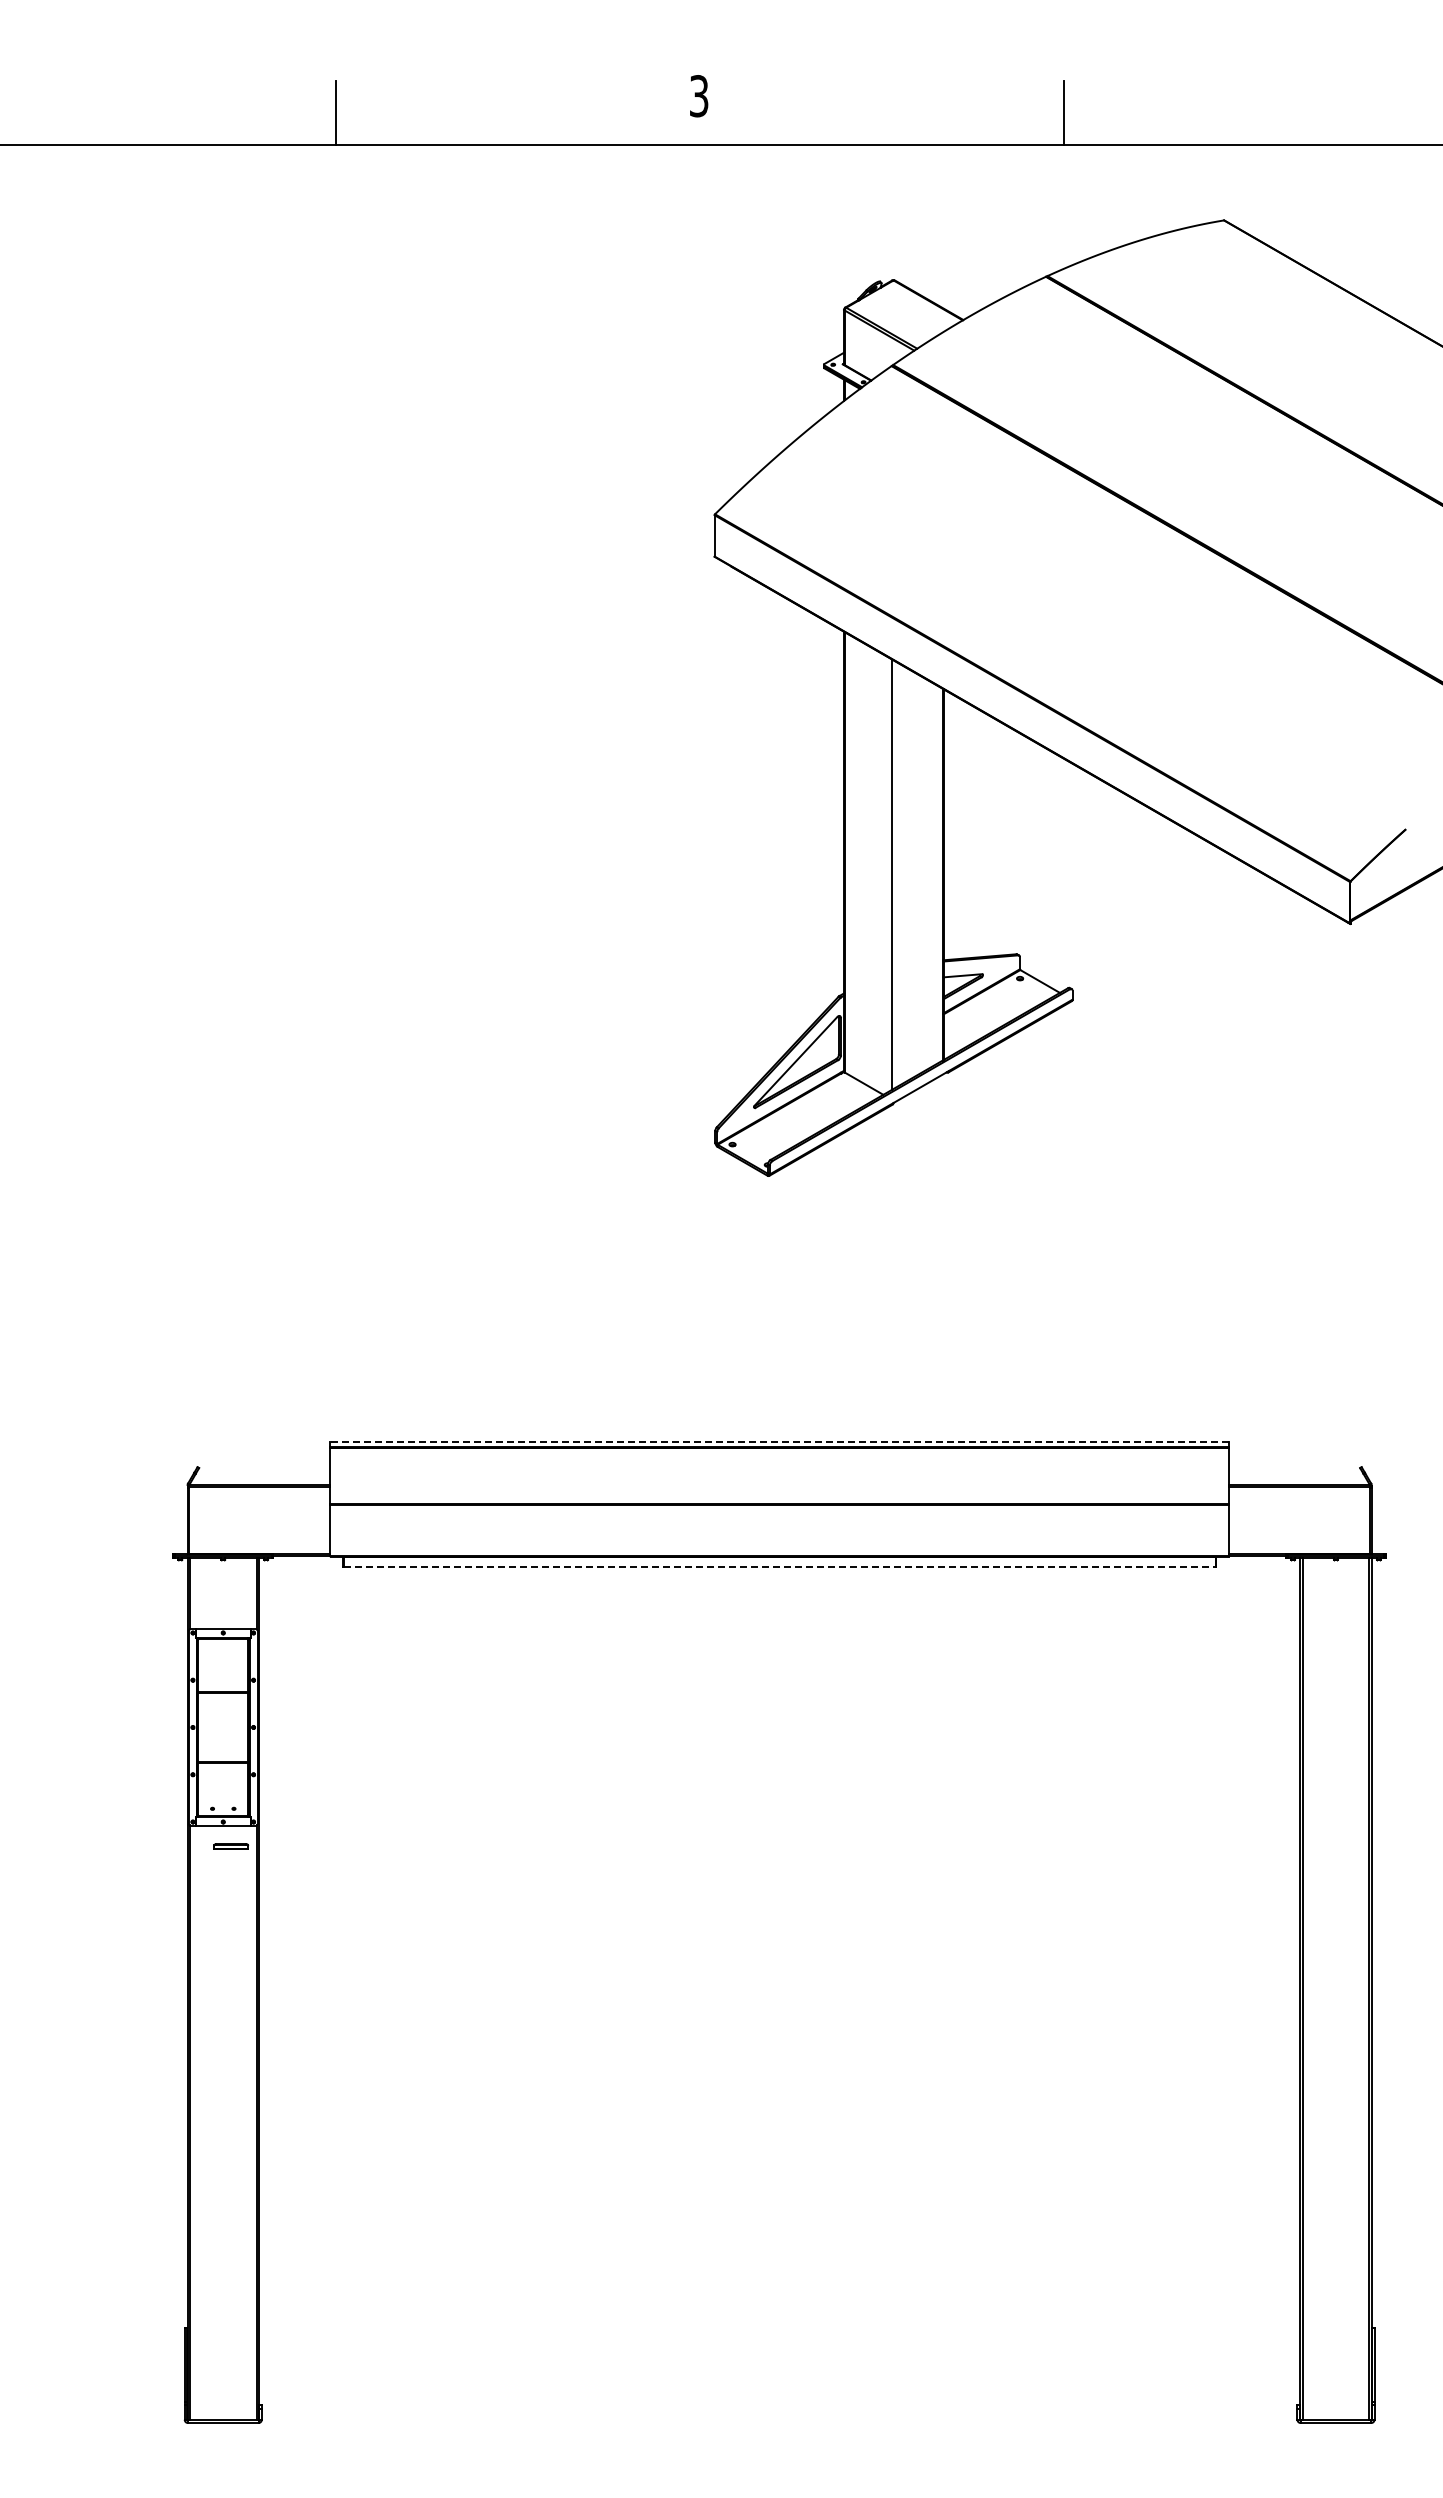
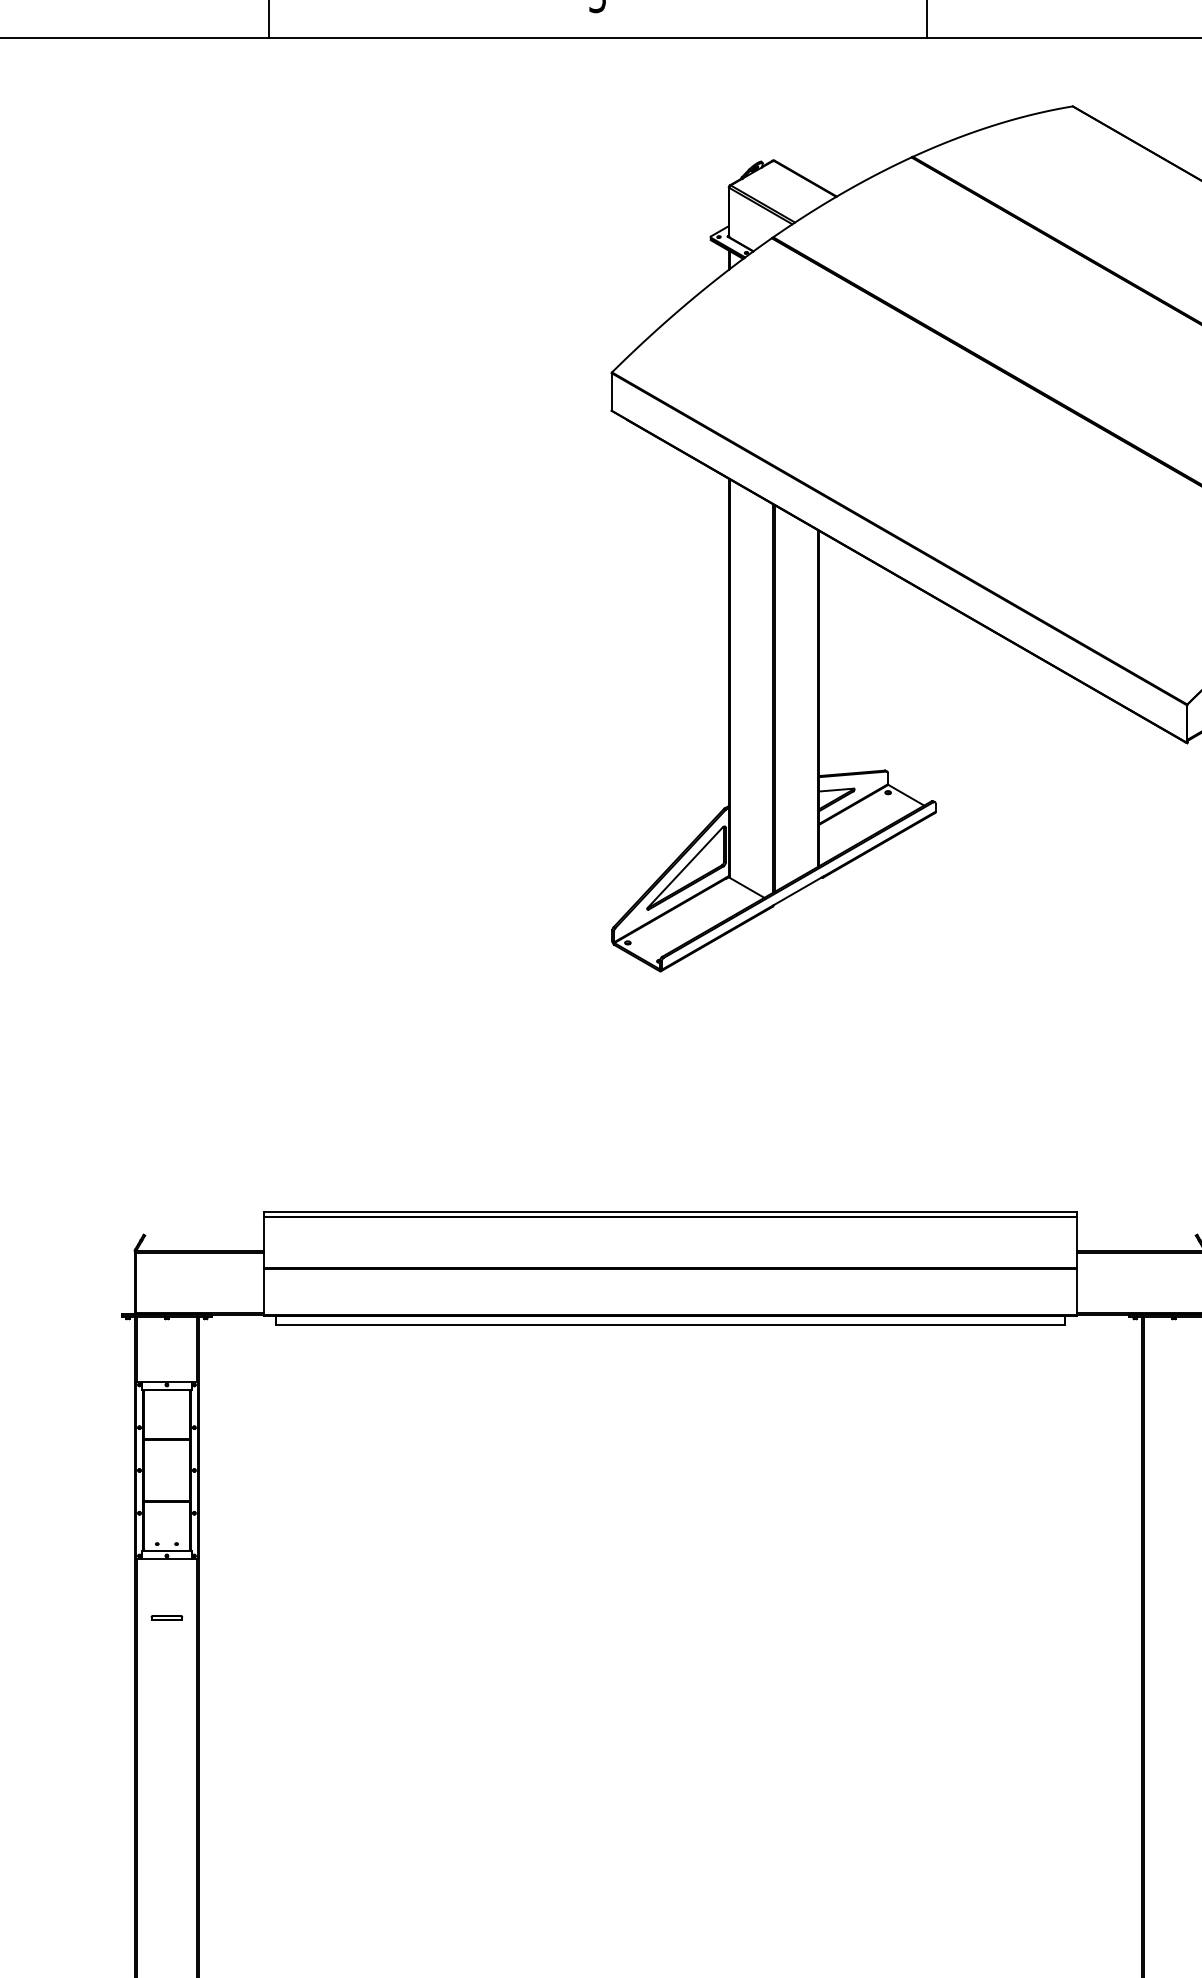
line: (895, 874) -> (775, 698), added
line: (779, 1441) -> (670, 1211), dashed -> solid
line: (780, 1567) -> (671, 1325), dashed -> solid
part: (231, 1846) -> (167, 1618), moved

